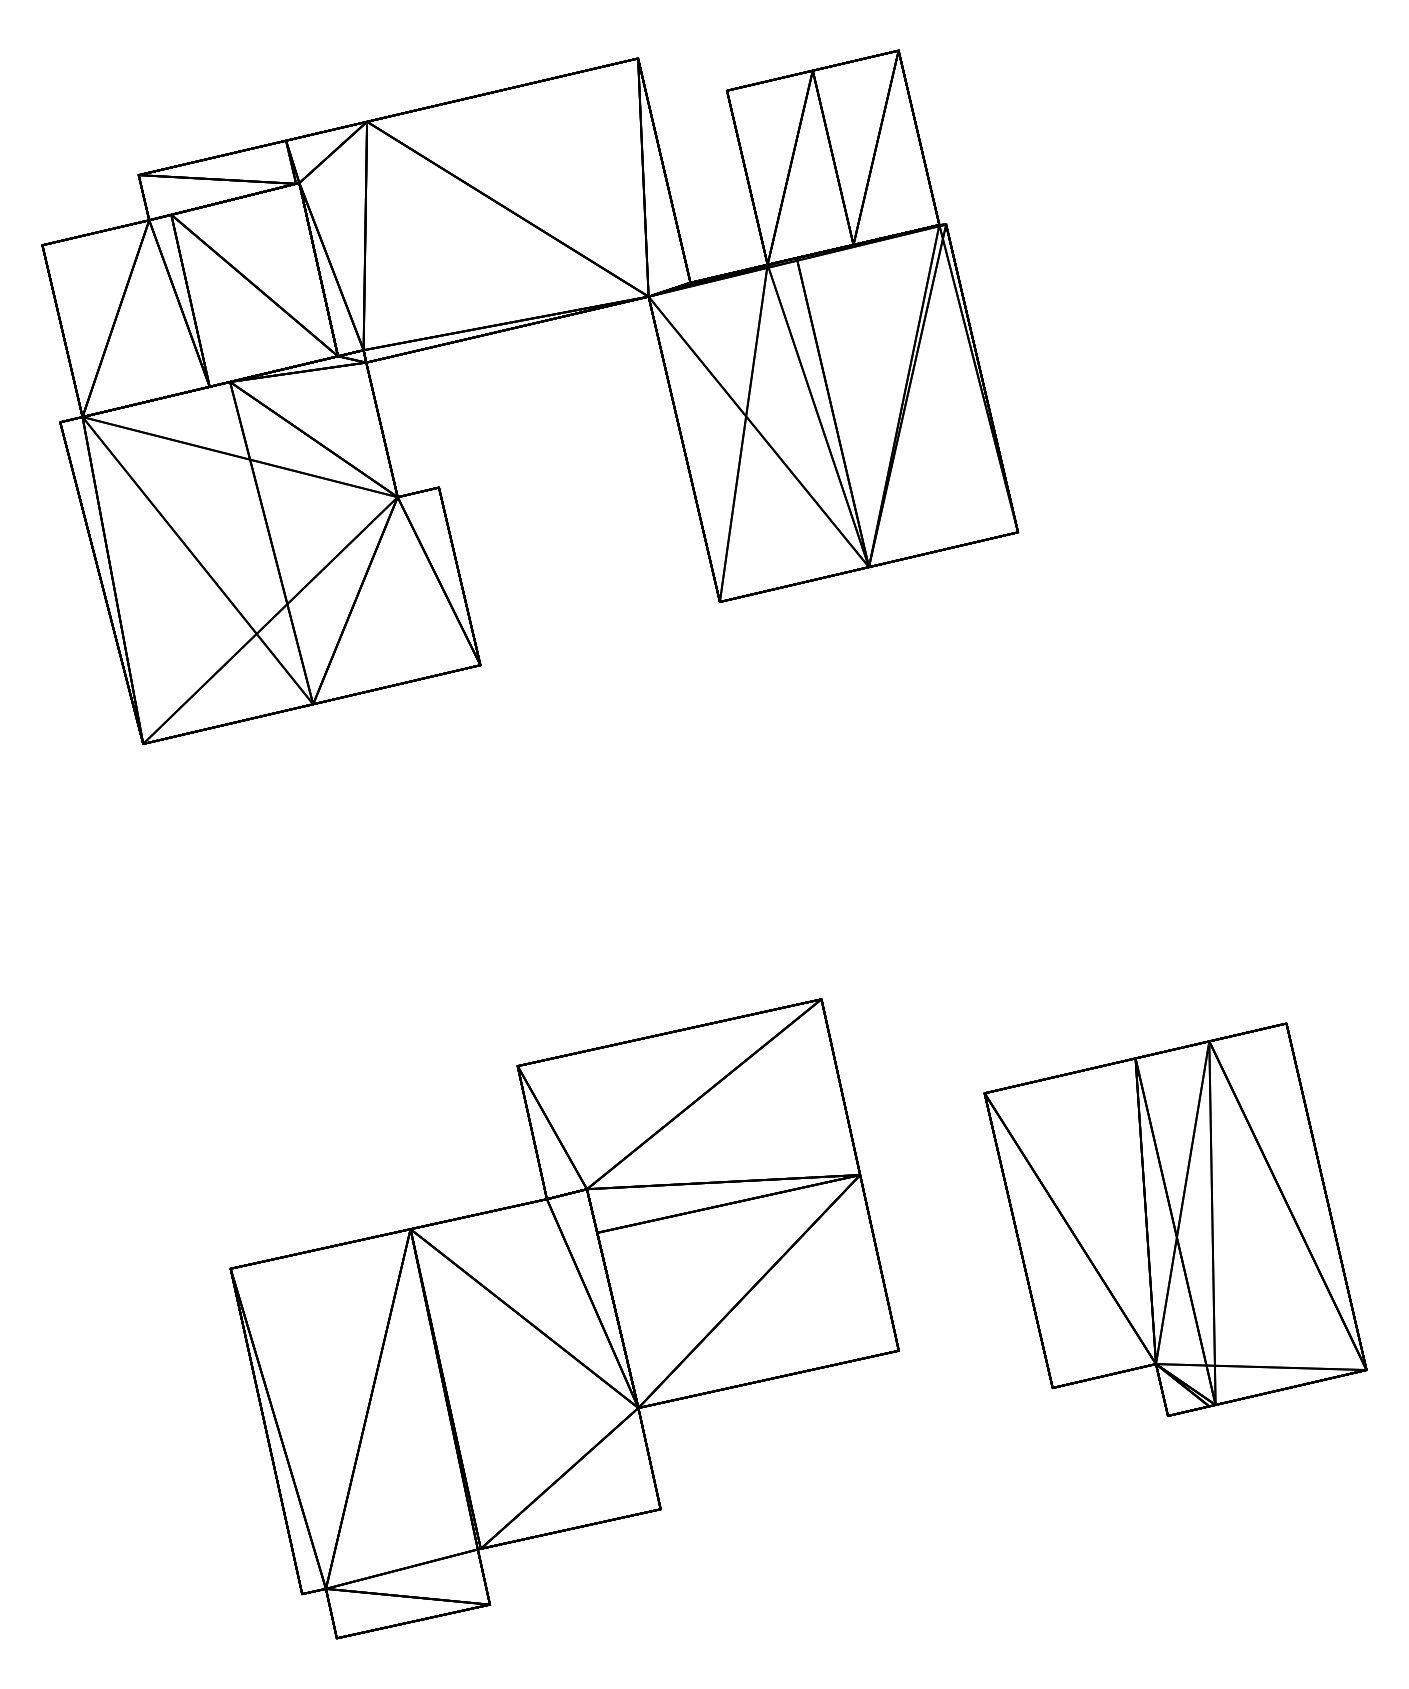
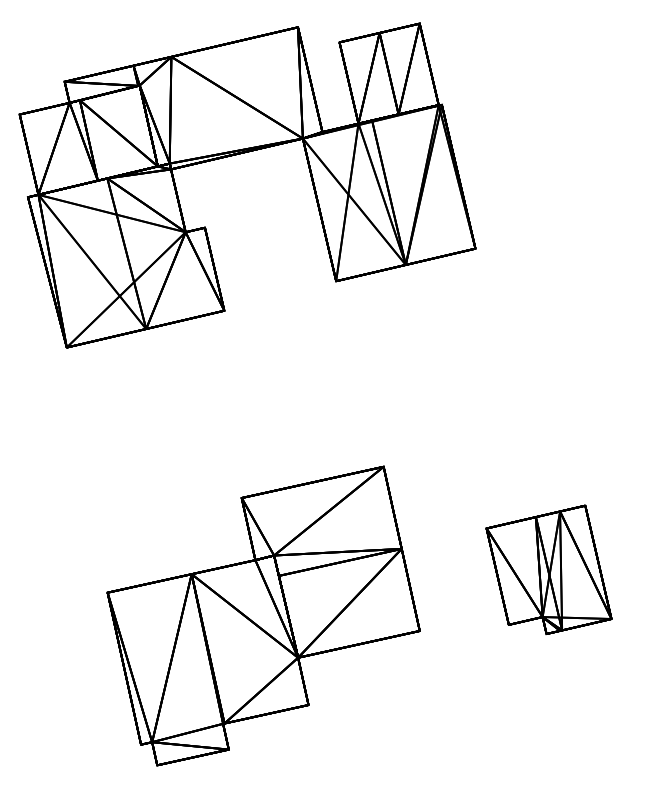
part: (1174, 1219) -> (548, 569), size x0.7

